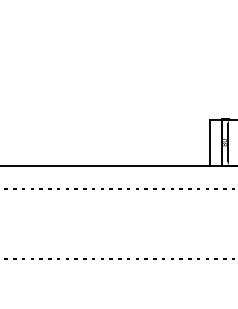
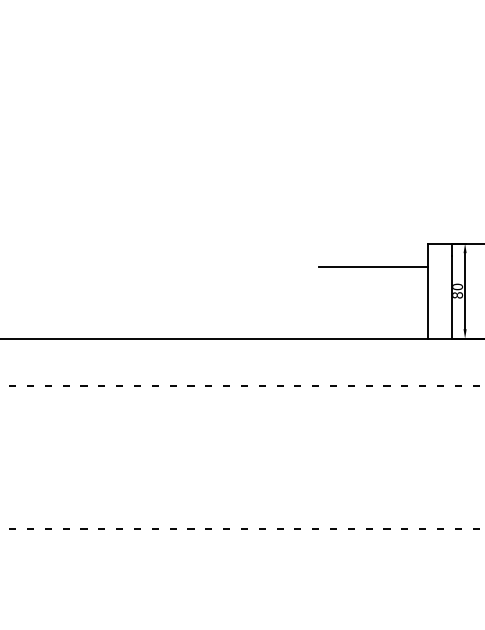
line: (182, 131) -> (371, 268), added

